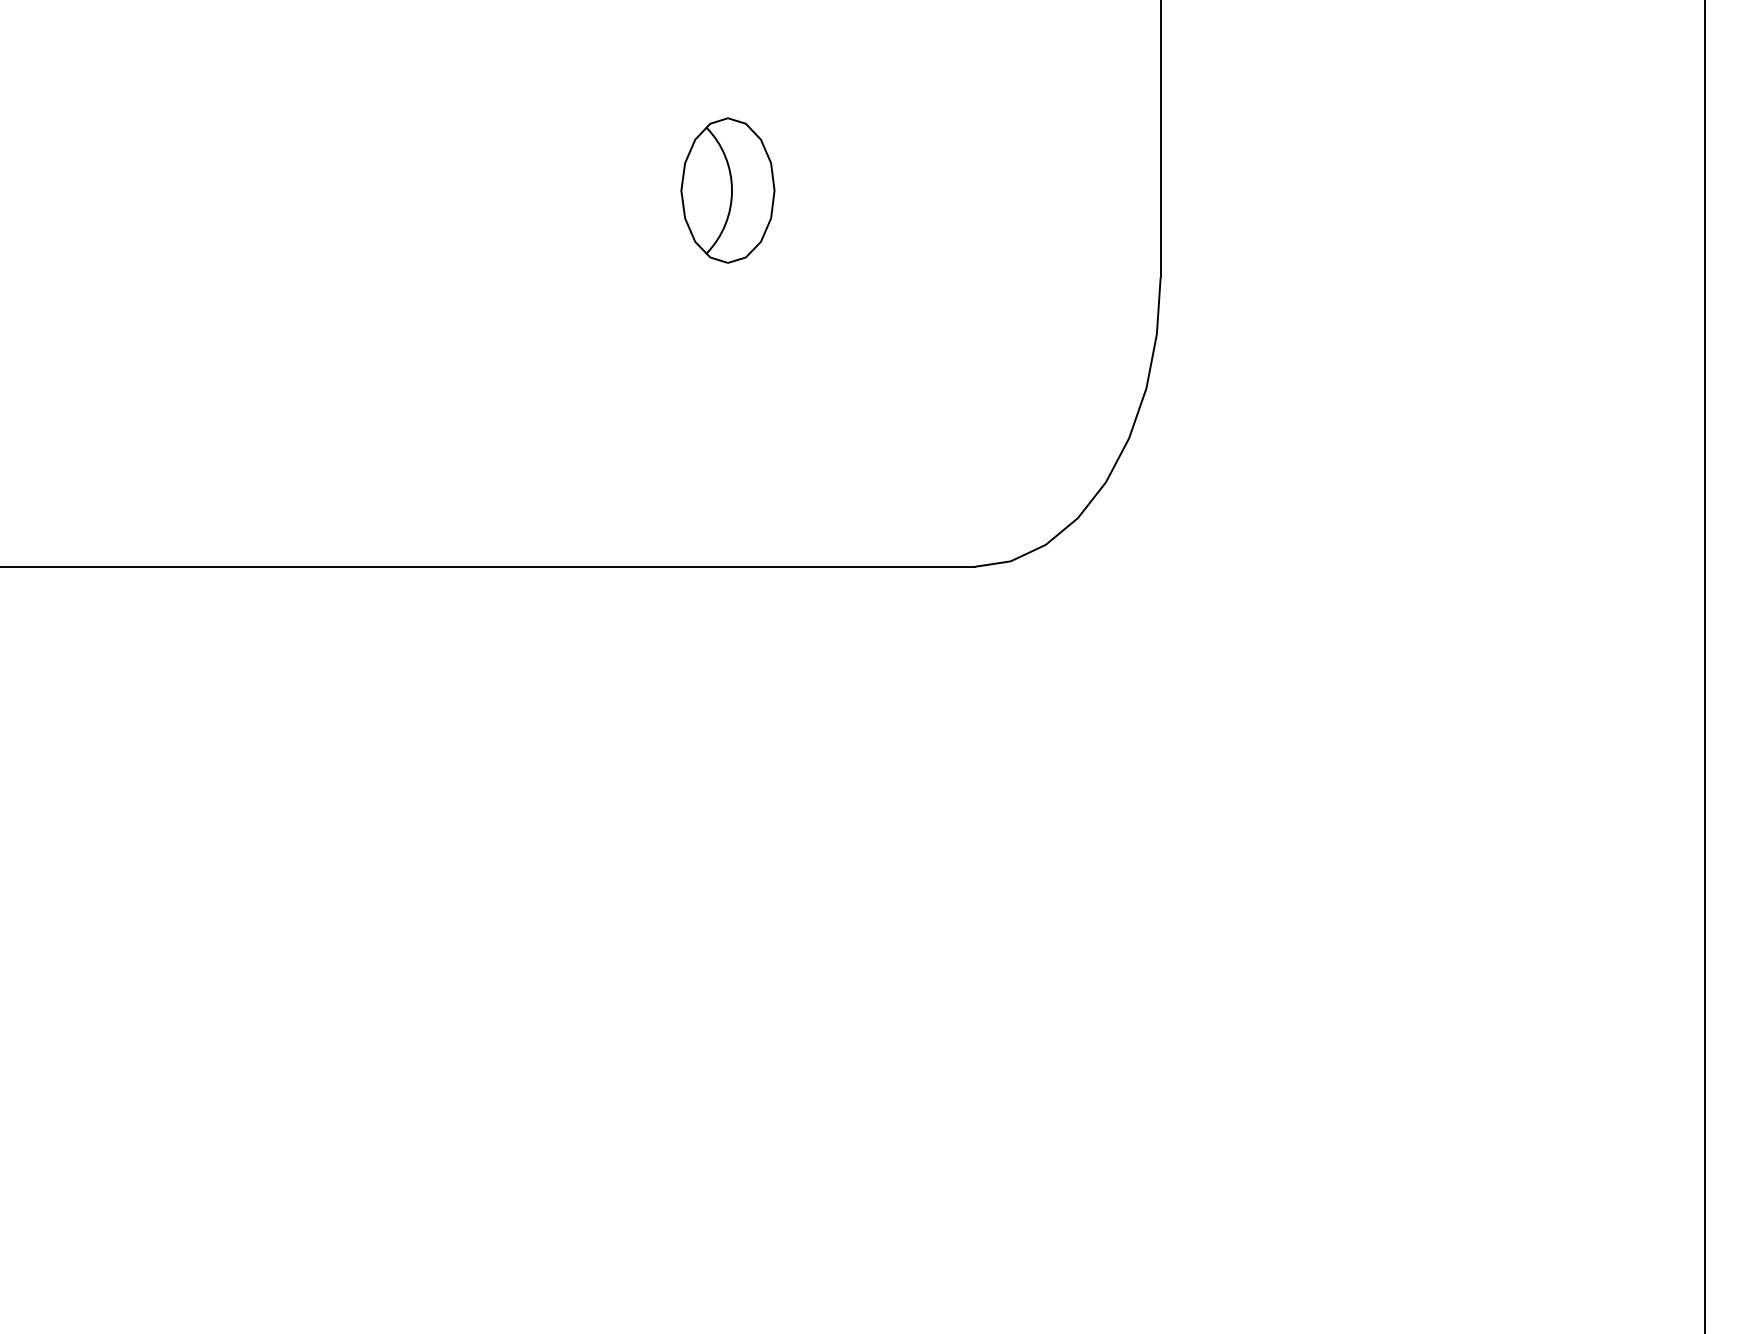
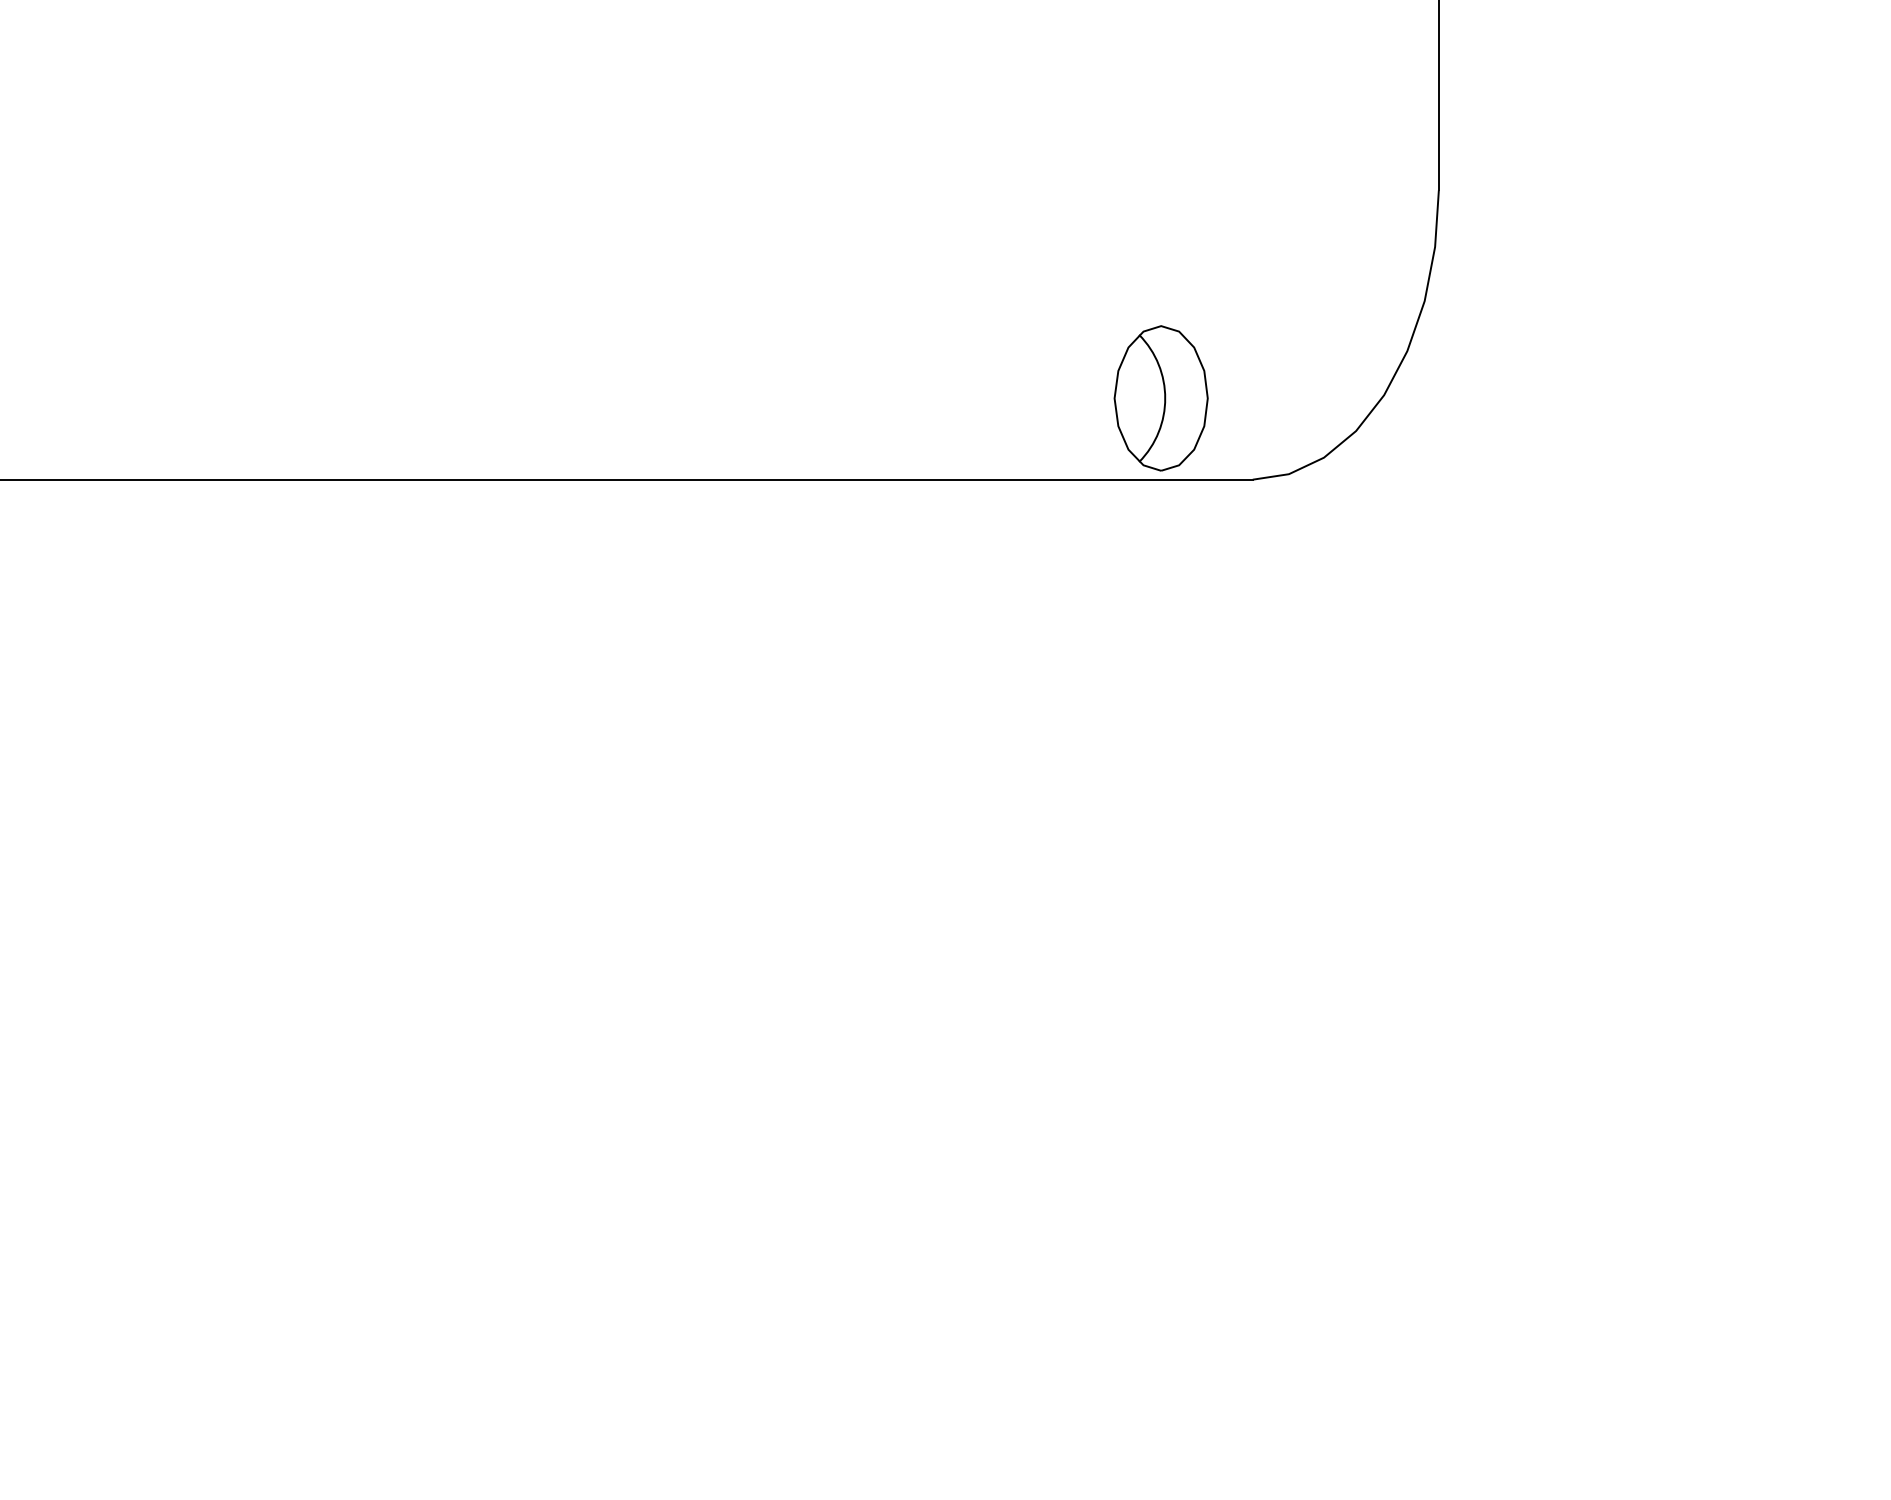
part: (727, 190) -> (1160, 398), moved

